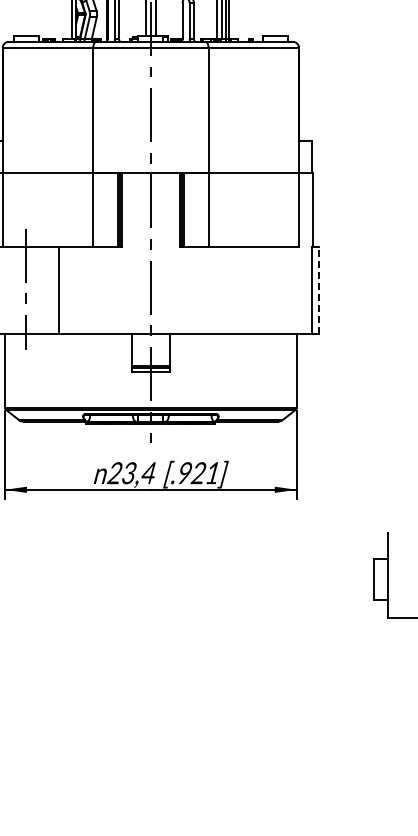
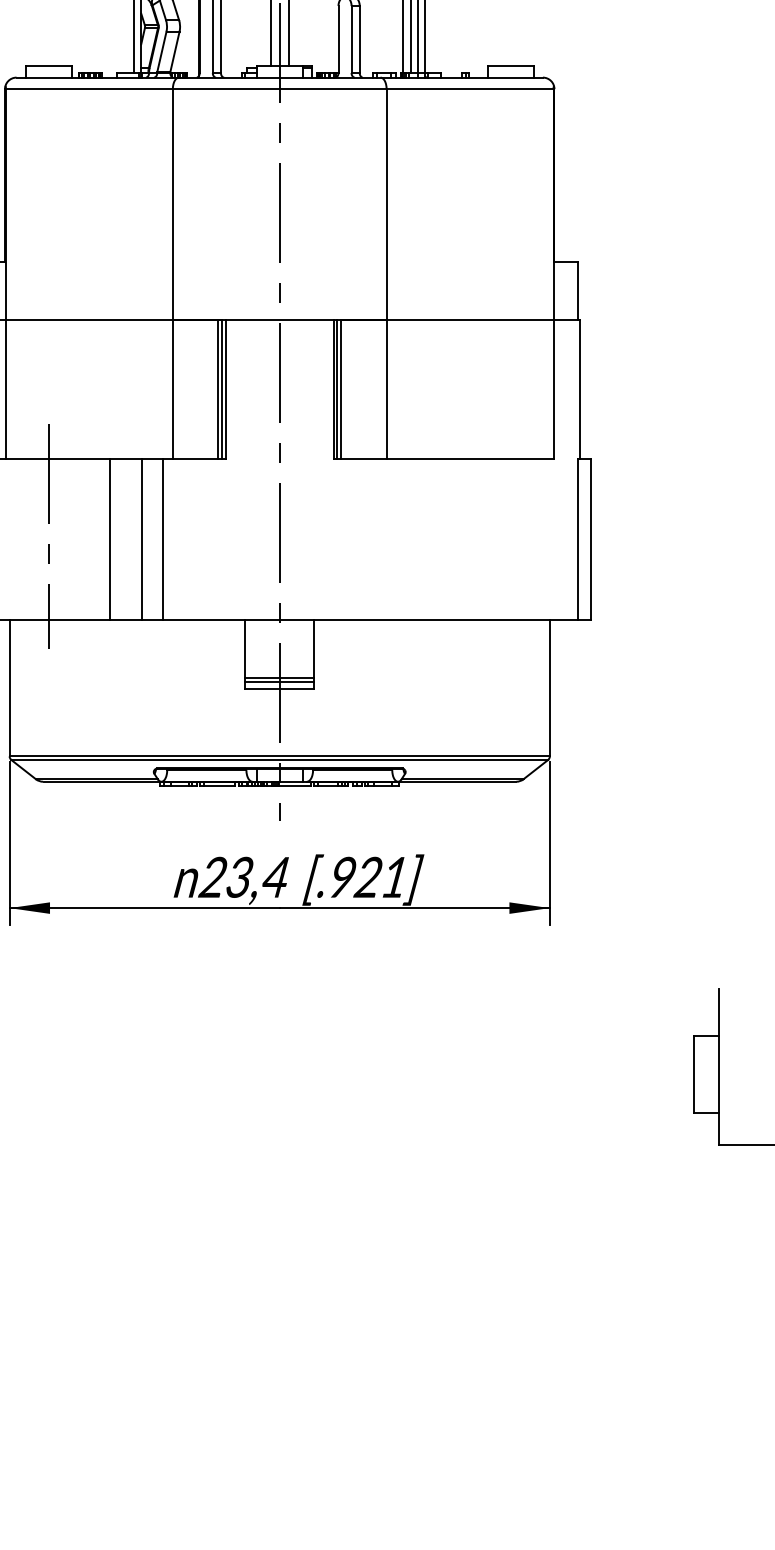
line: (76, 290) -> (141, 538), added
line: (88, 290) -> (164, 538), added
line: (318, 290) -> (590, 538), dashed -> solid

